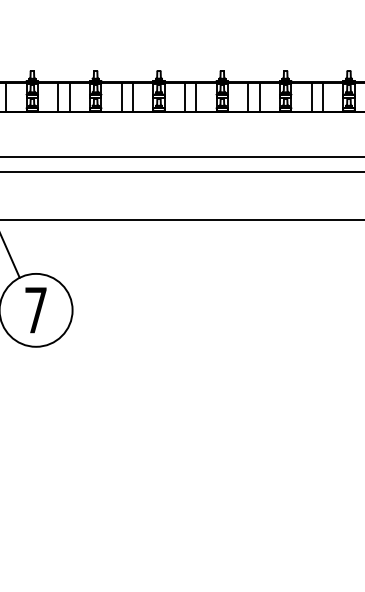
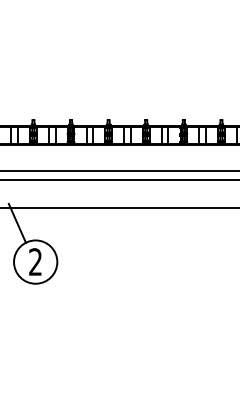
text: (35, 309) -> (35, 261), 7 -> 2

